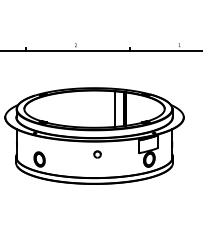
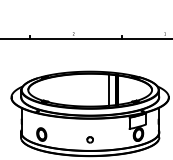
part: (97, 154) -> (90, 139), moved

